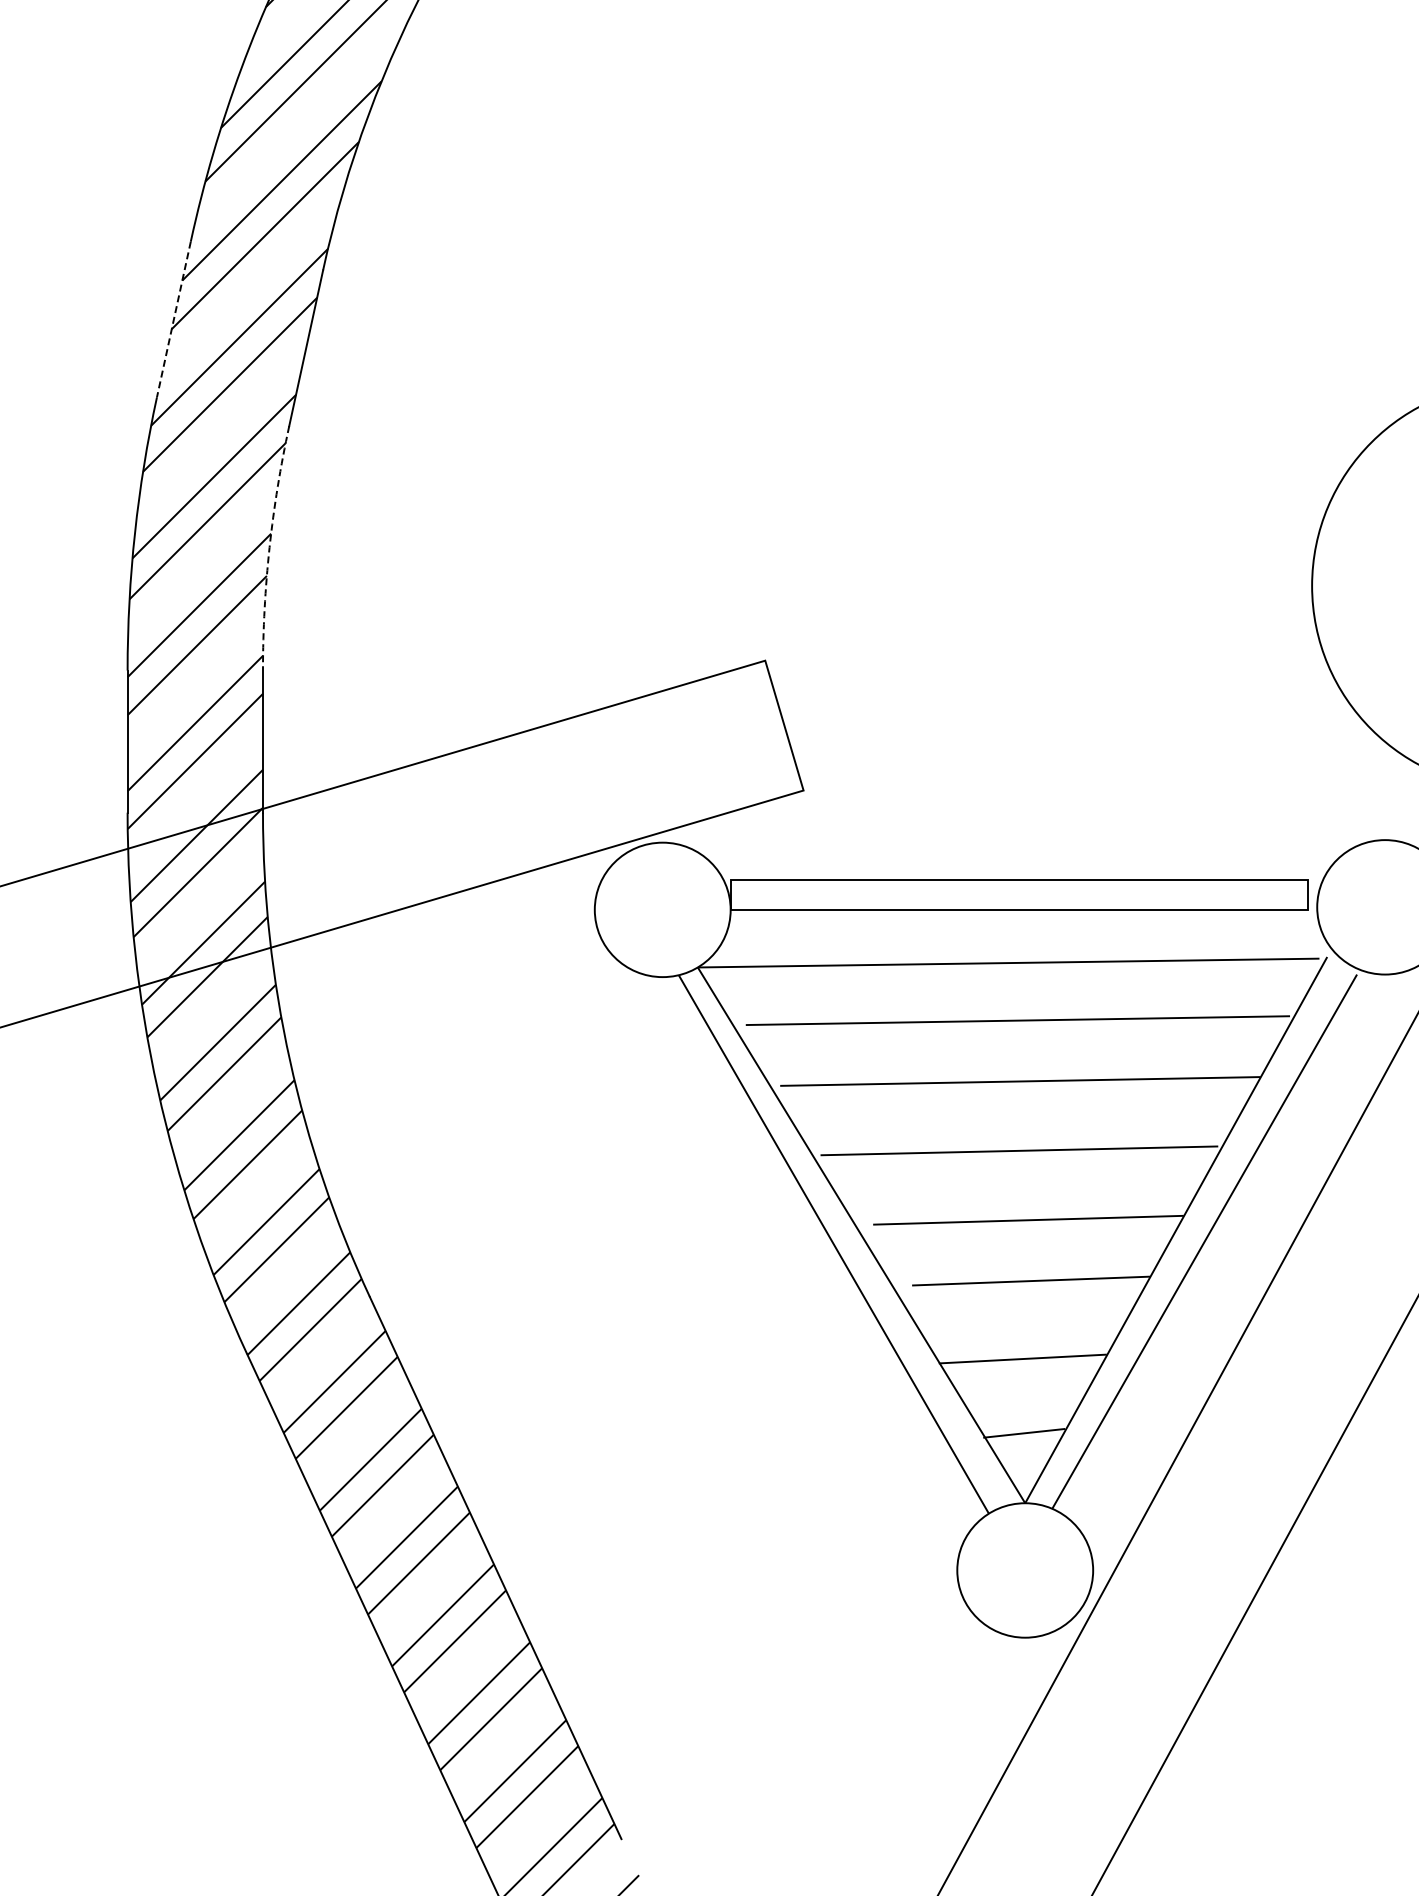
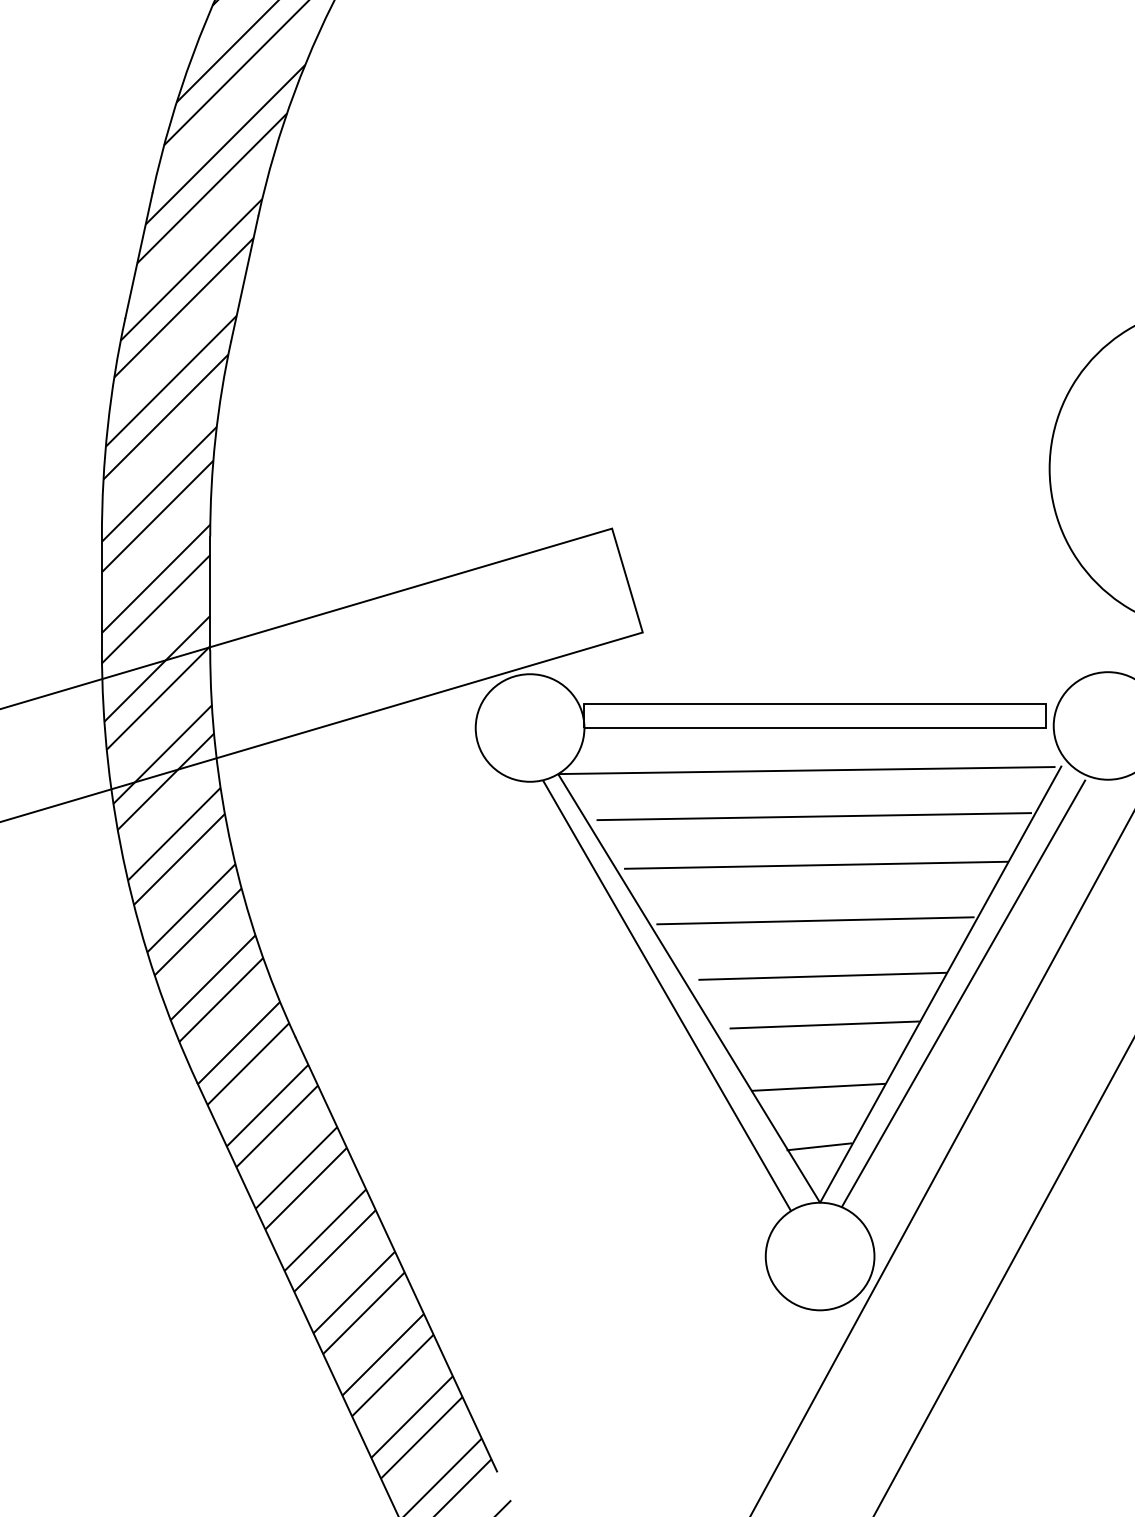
line: (173, 319) -> (138, 255), dashed -> solid
arc: (269, 547) -> (215, 438), dashed -> solid

